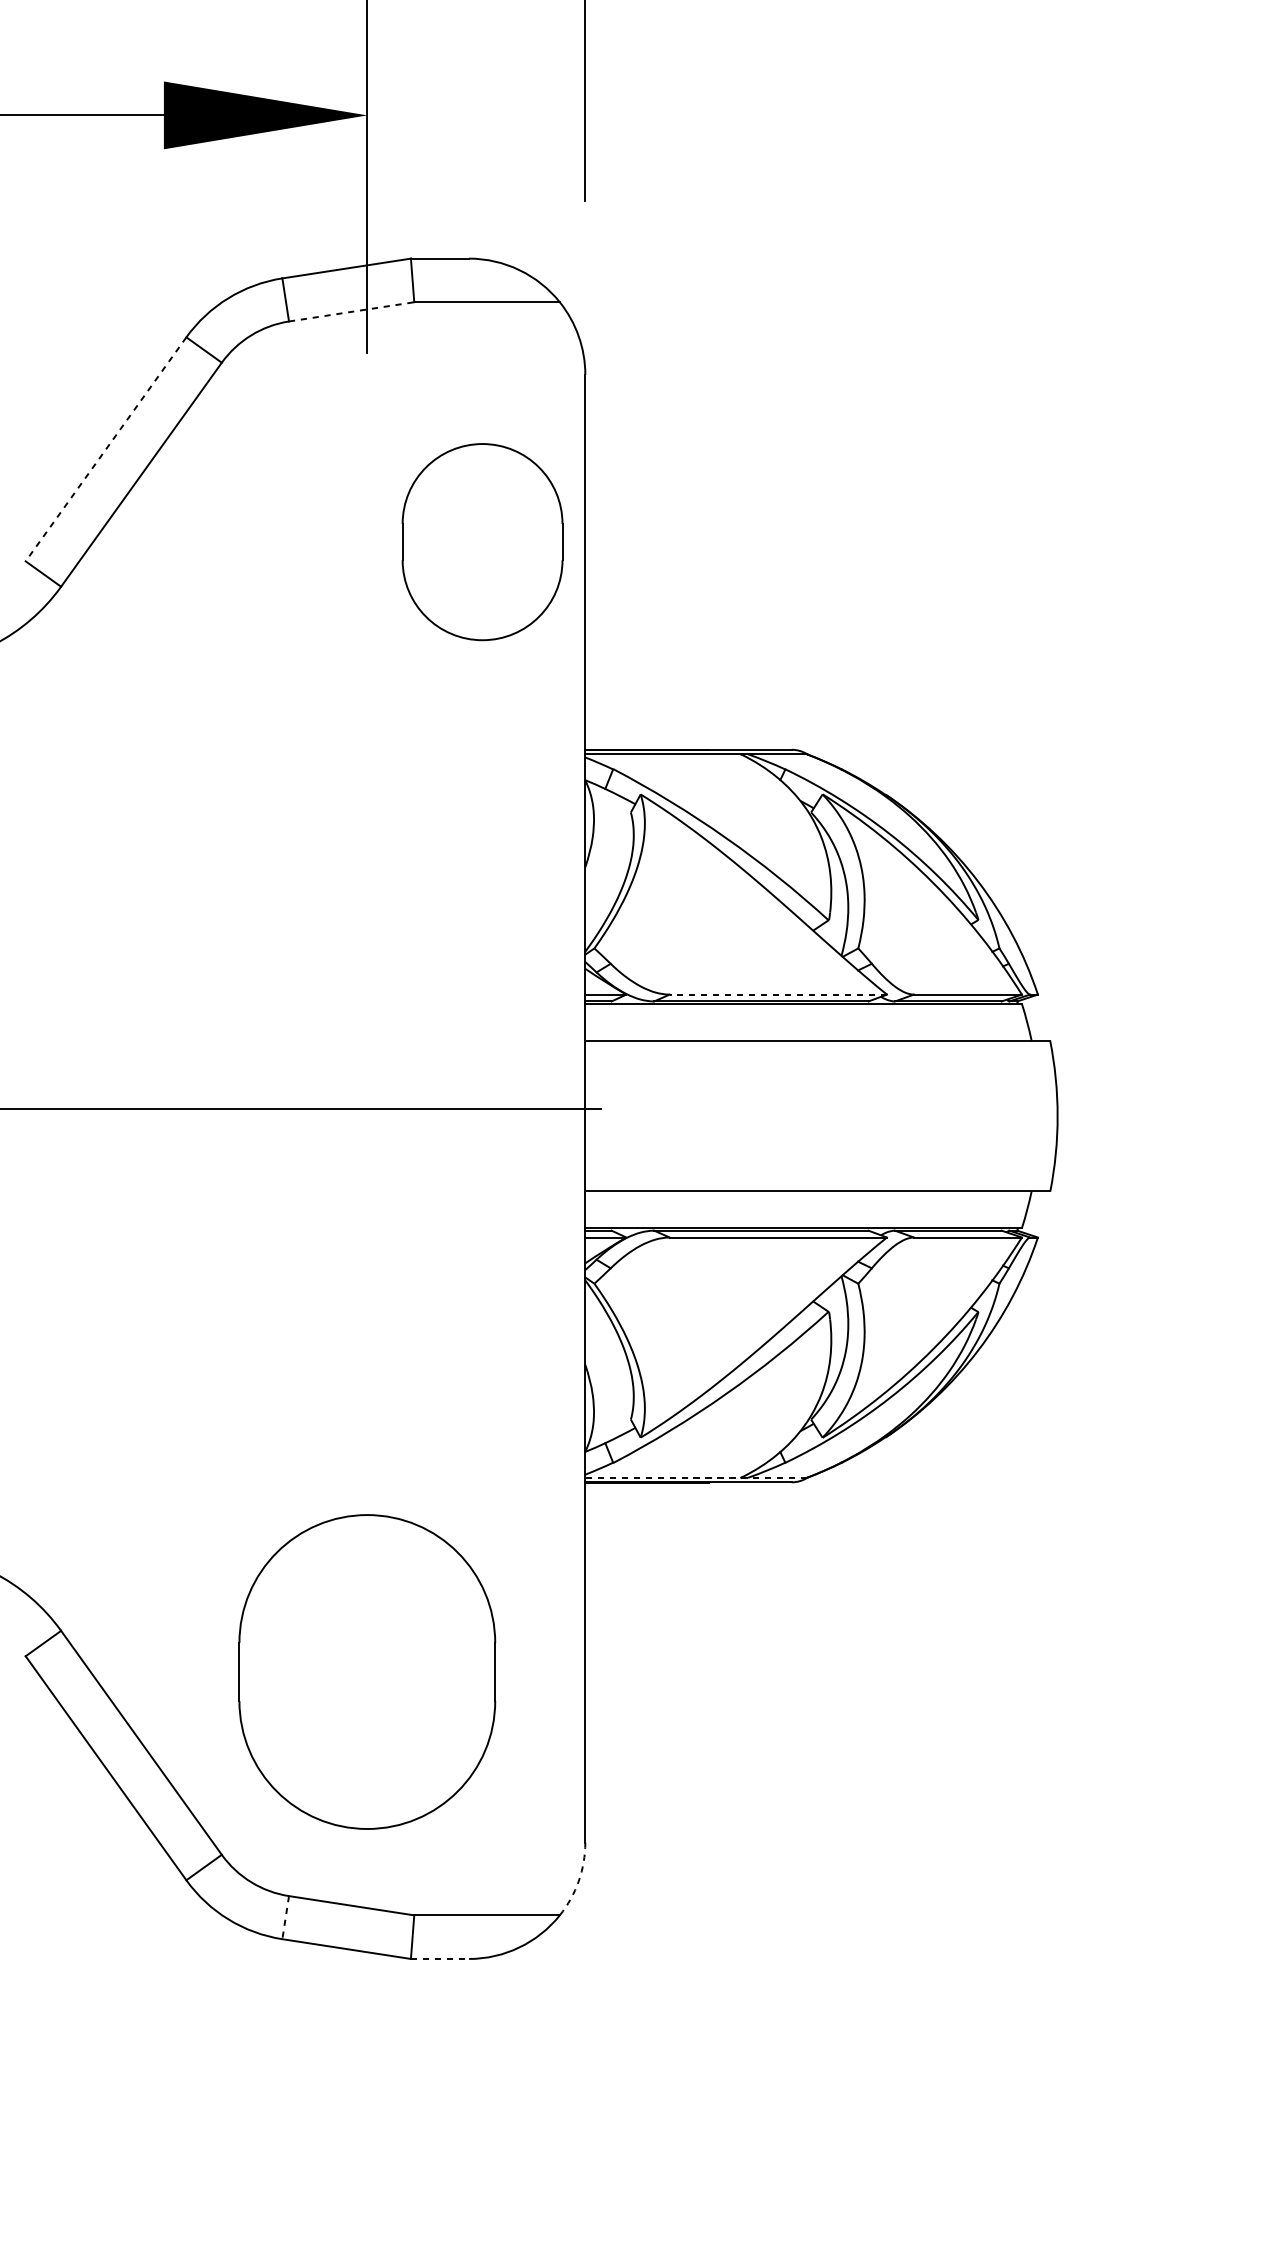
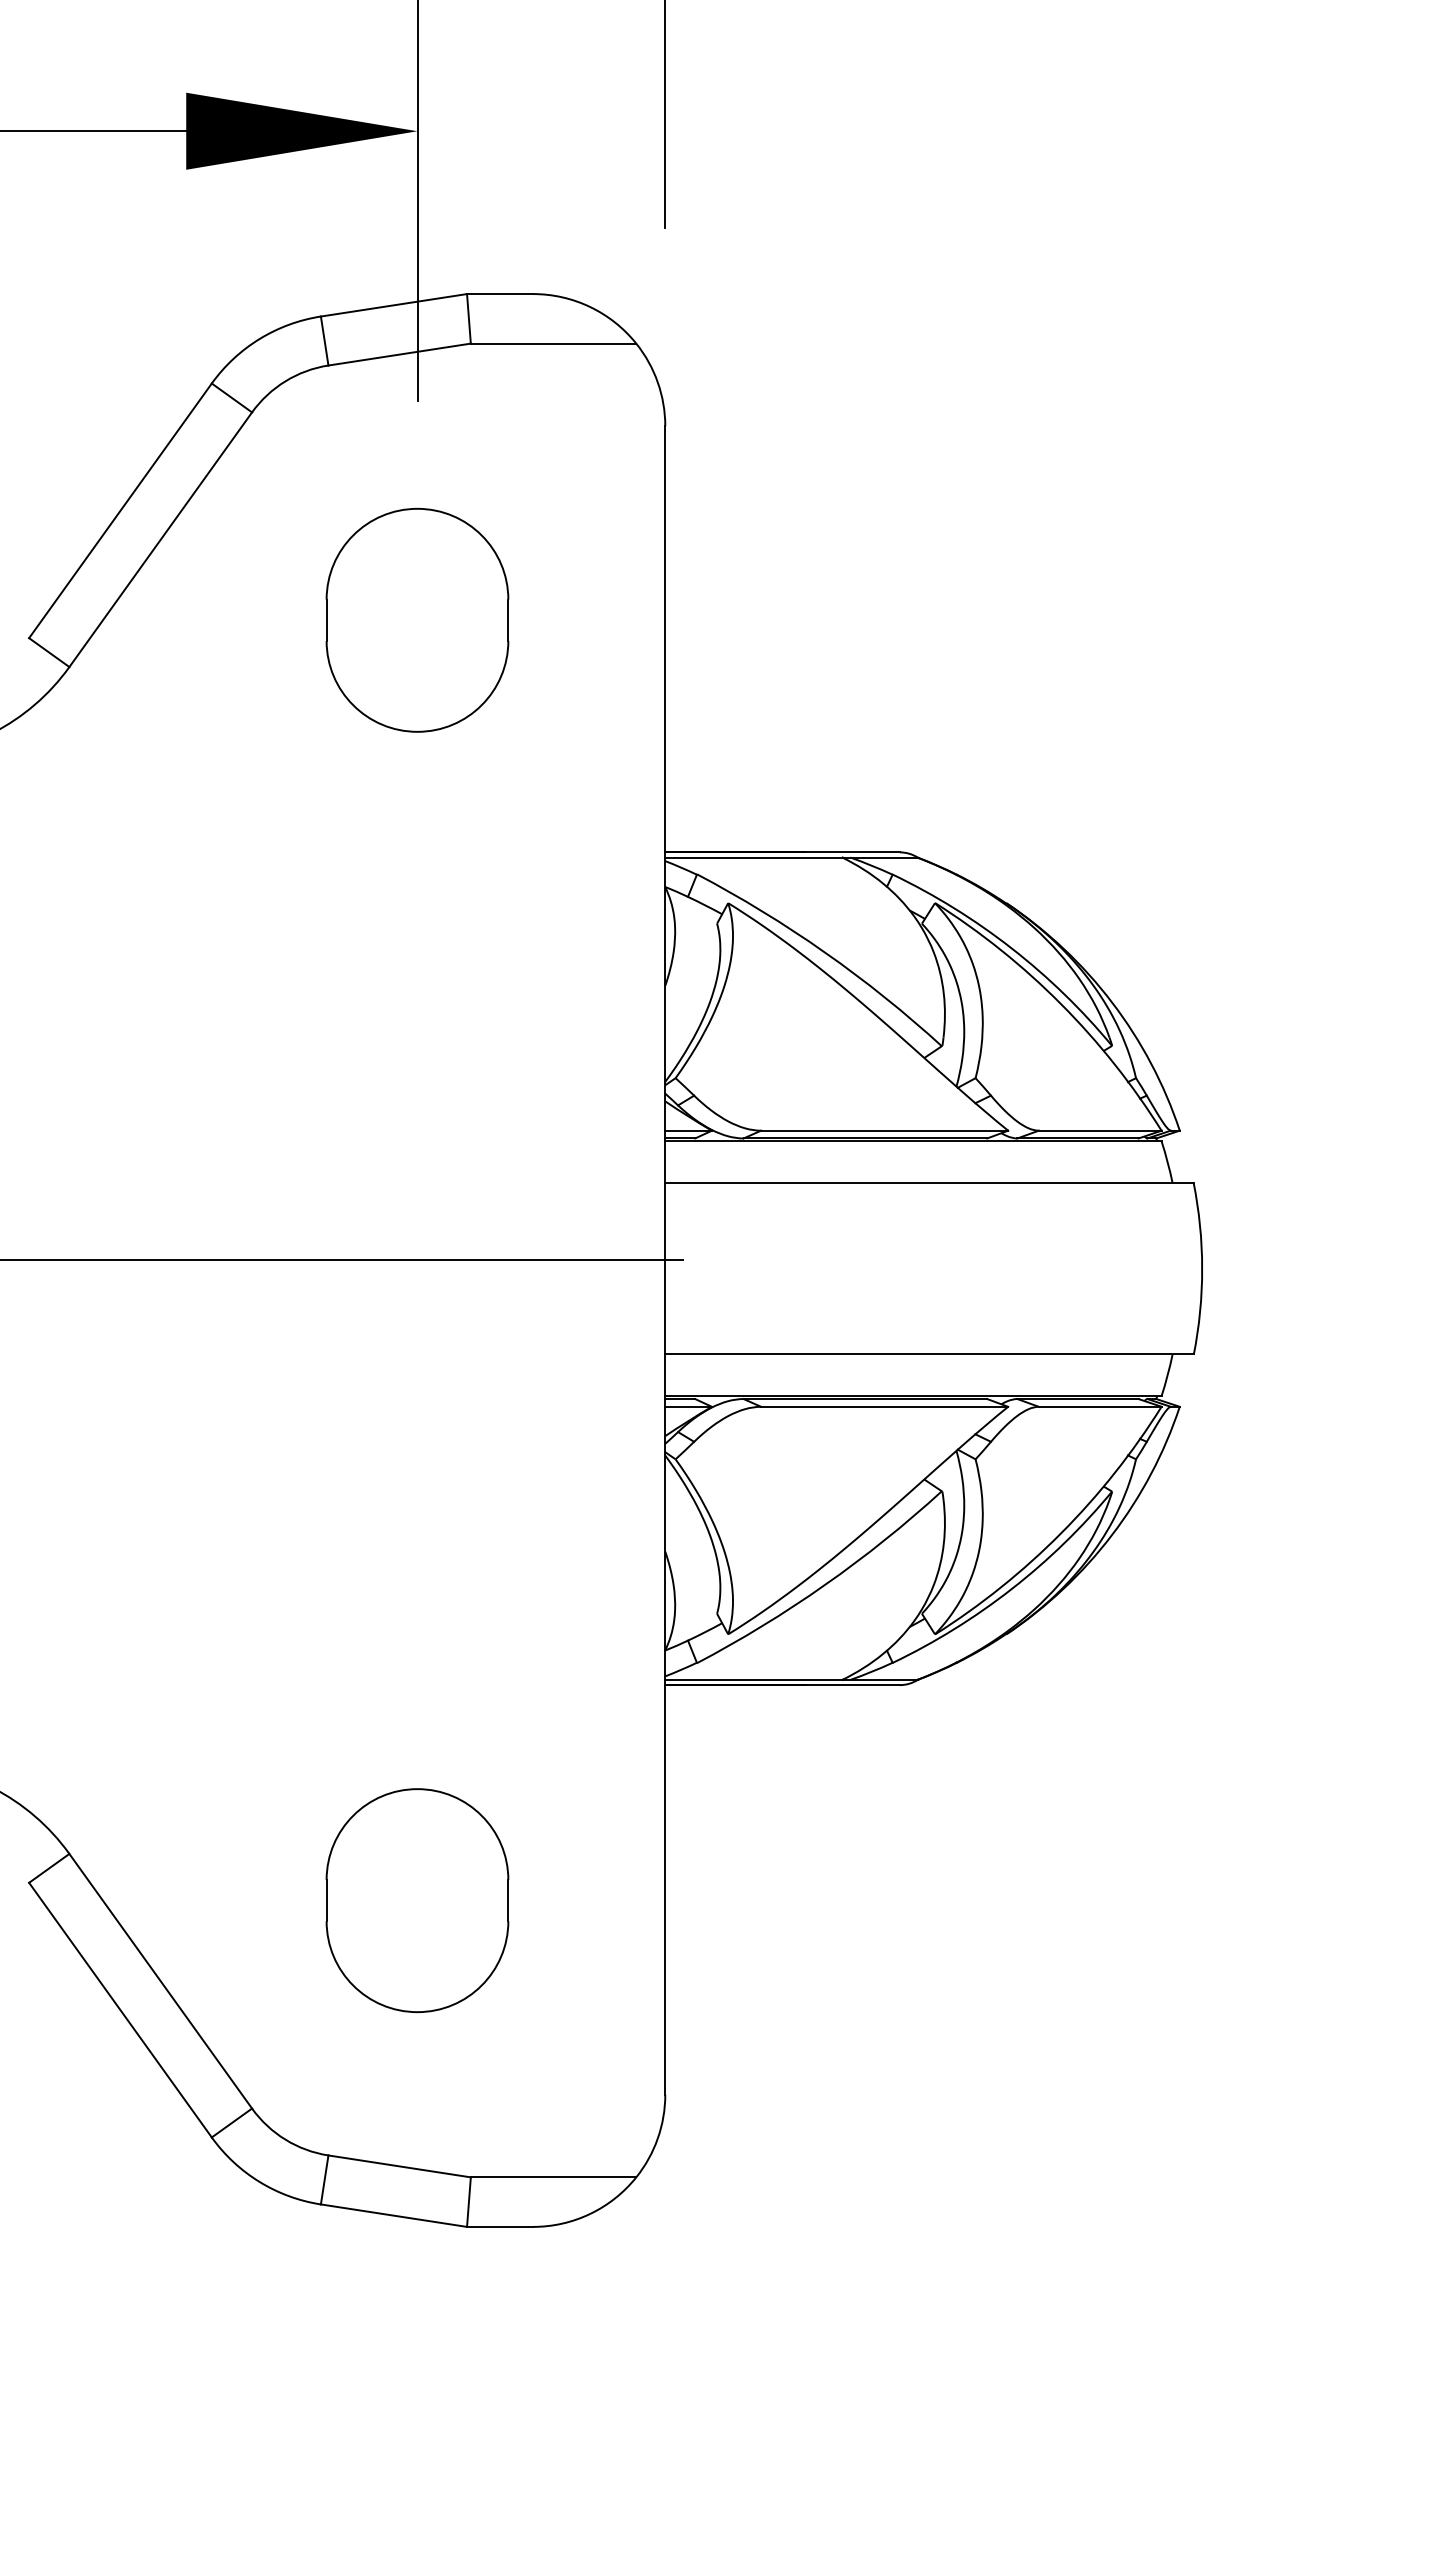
line: (352, 311) -> (400, 354), dashed -> solid
line: (106, 449) -> (120, 510), dashed -> solid
part: (482, 541) -> (417, 619), moved
line: (778, 994) -> (884, 1130), dashed -> solid
line: (695, 1477) -> (790, 1679), dashed -> solid
part: (367, 1671) -> (417, 1900), size x0.62
arc: (578, 1881) -> (657, 2138), dashed -> solid
line: (285, 1917) -> (324, 2179), dashed -> solid
line: (440, 1958) -> (500, 2226), dashed -> solid

